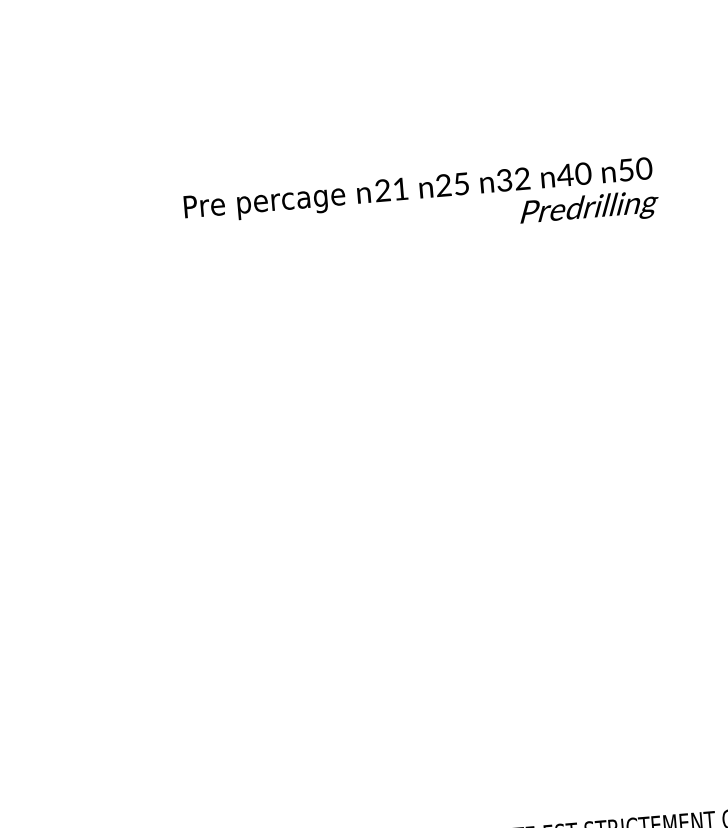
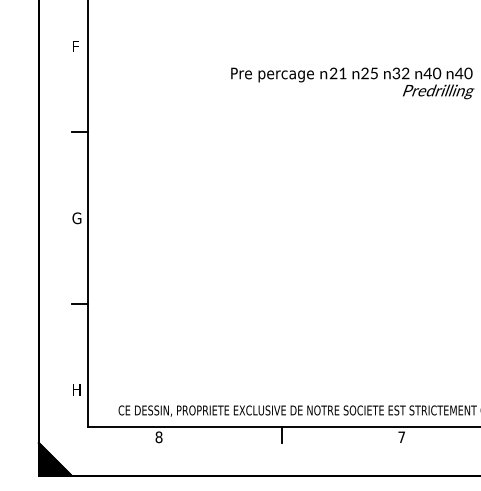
text: (624, 170) -> (458, 73), 50 -> 40

